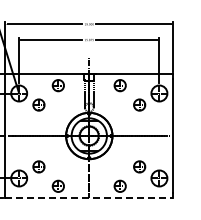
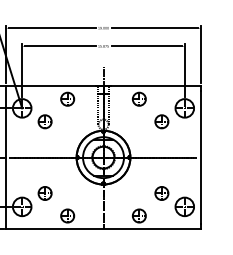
line: (89, 197) -> (103, 228), dashed -> solid

